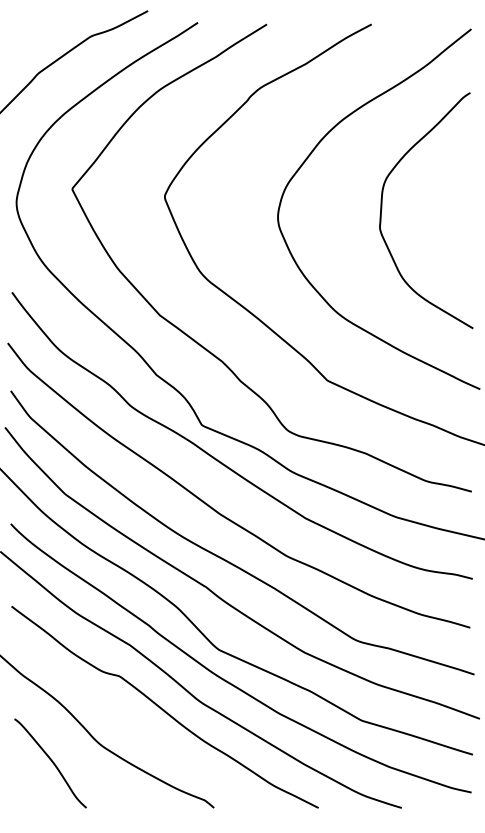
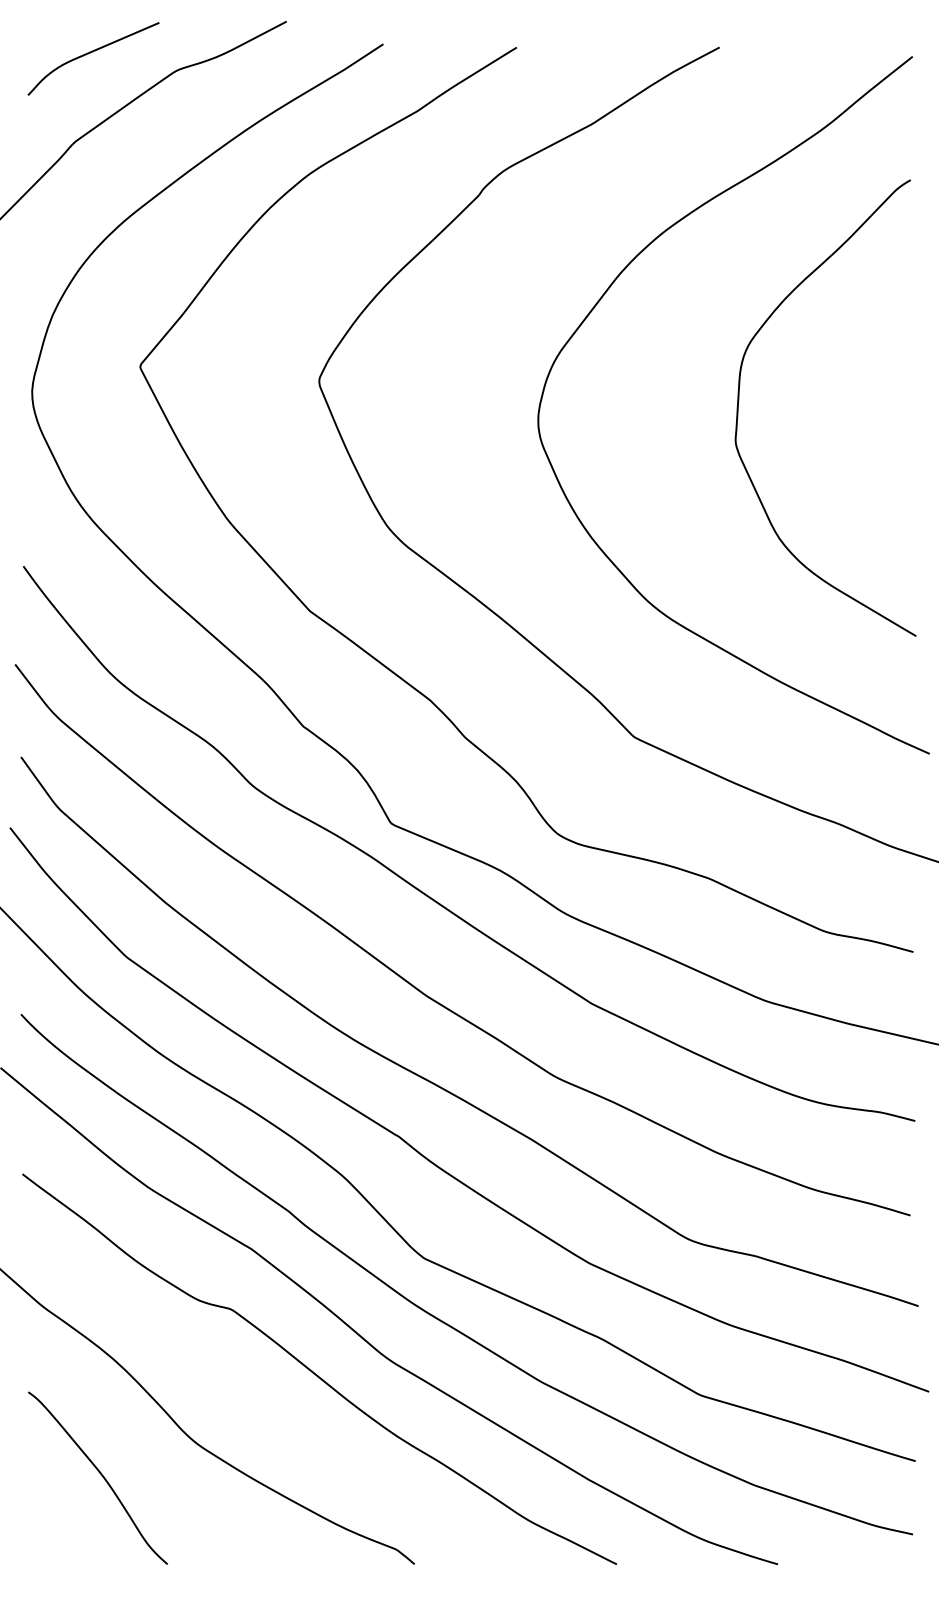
curve: (48, 27) -> (93, 53), added

